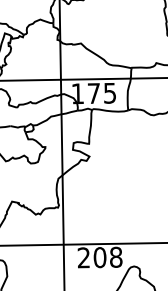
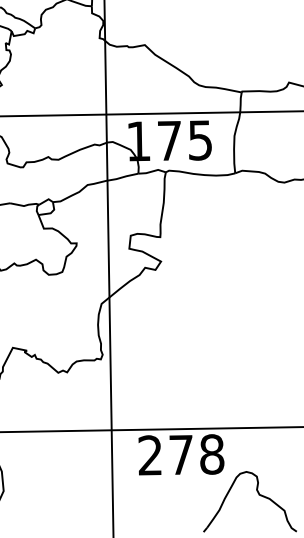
text: (99, 257) -> (180, 454), 208 -> 278

